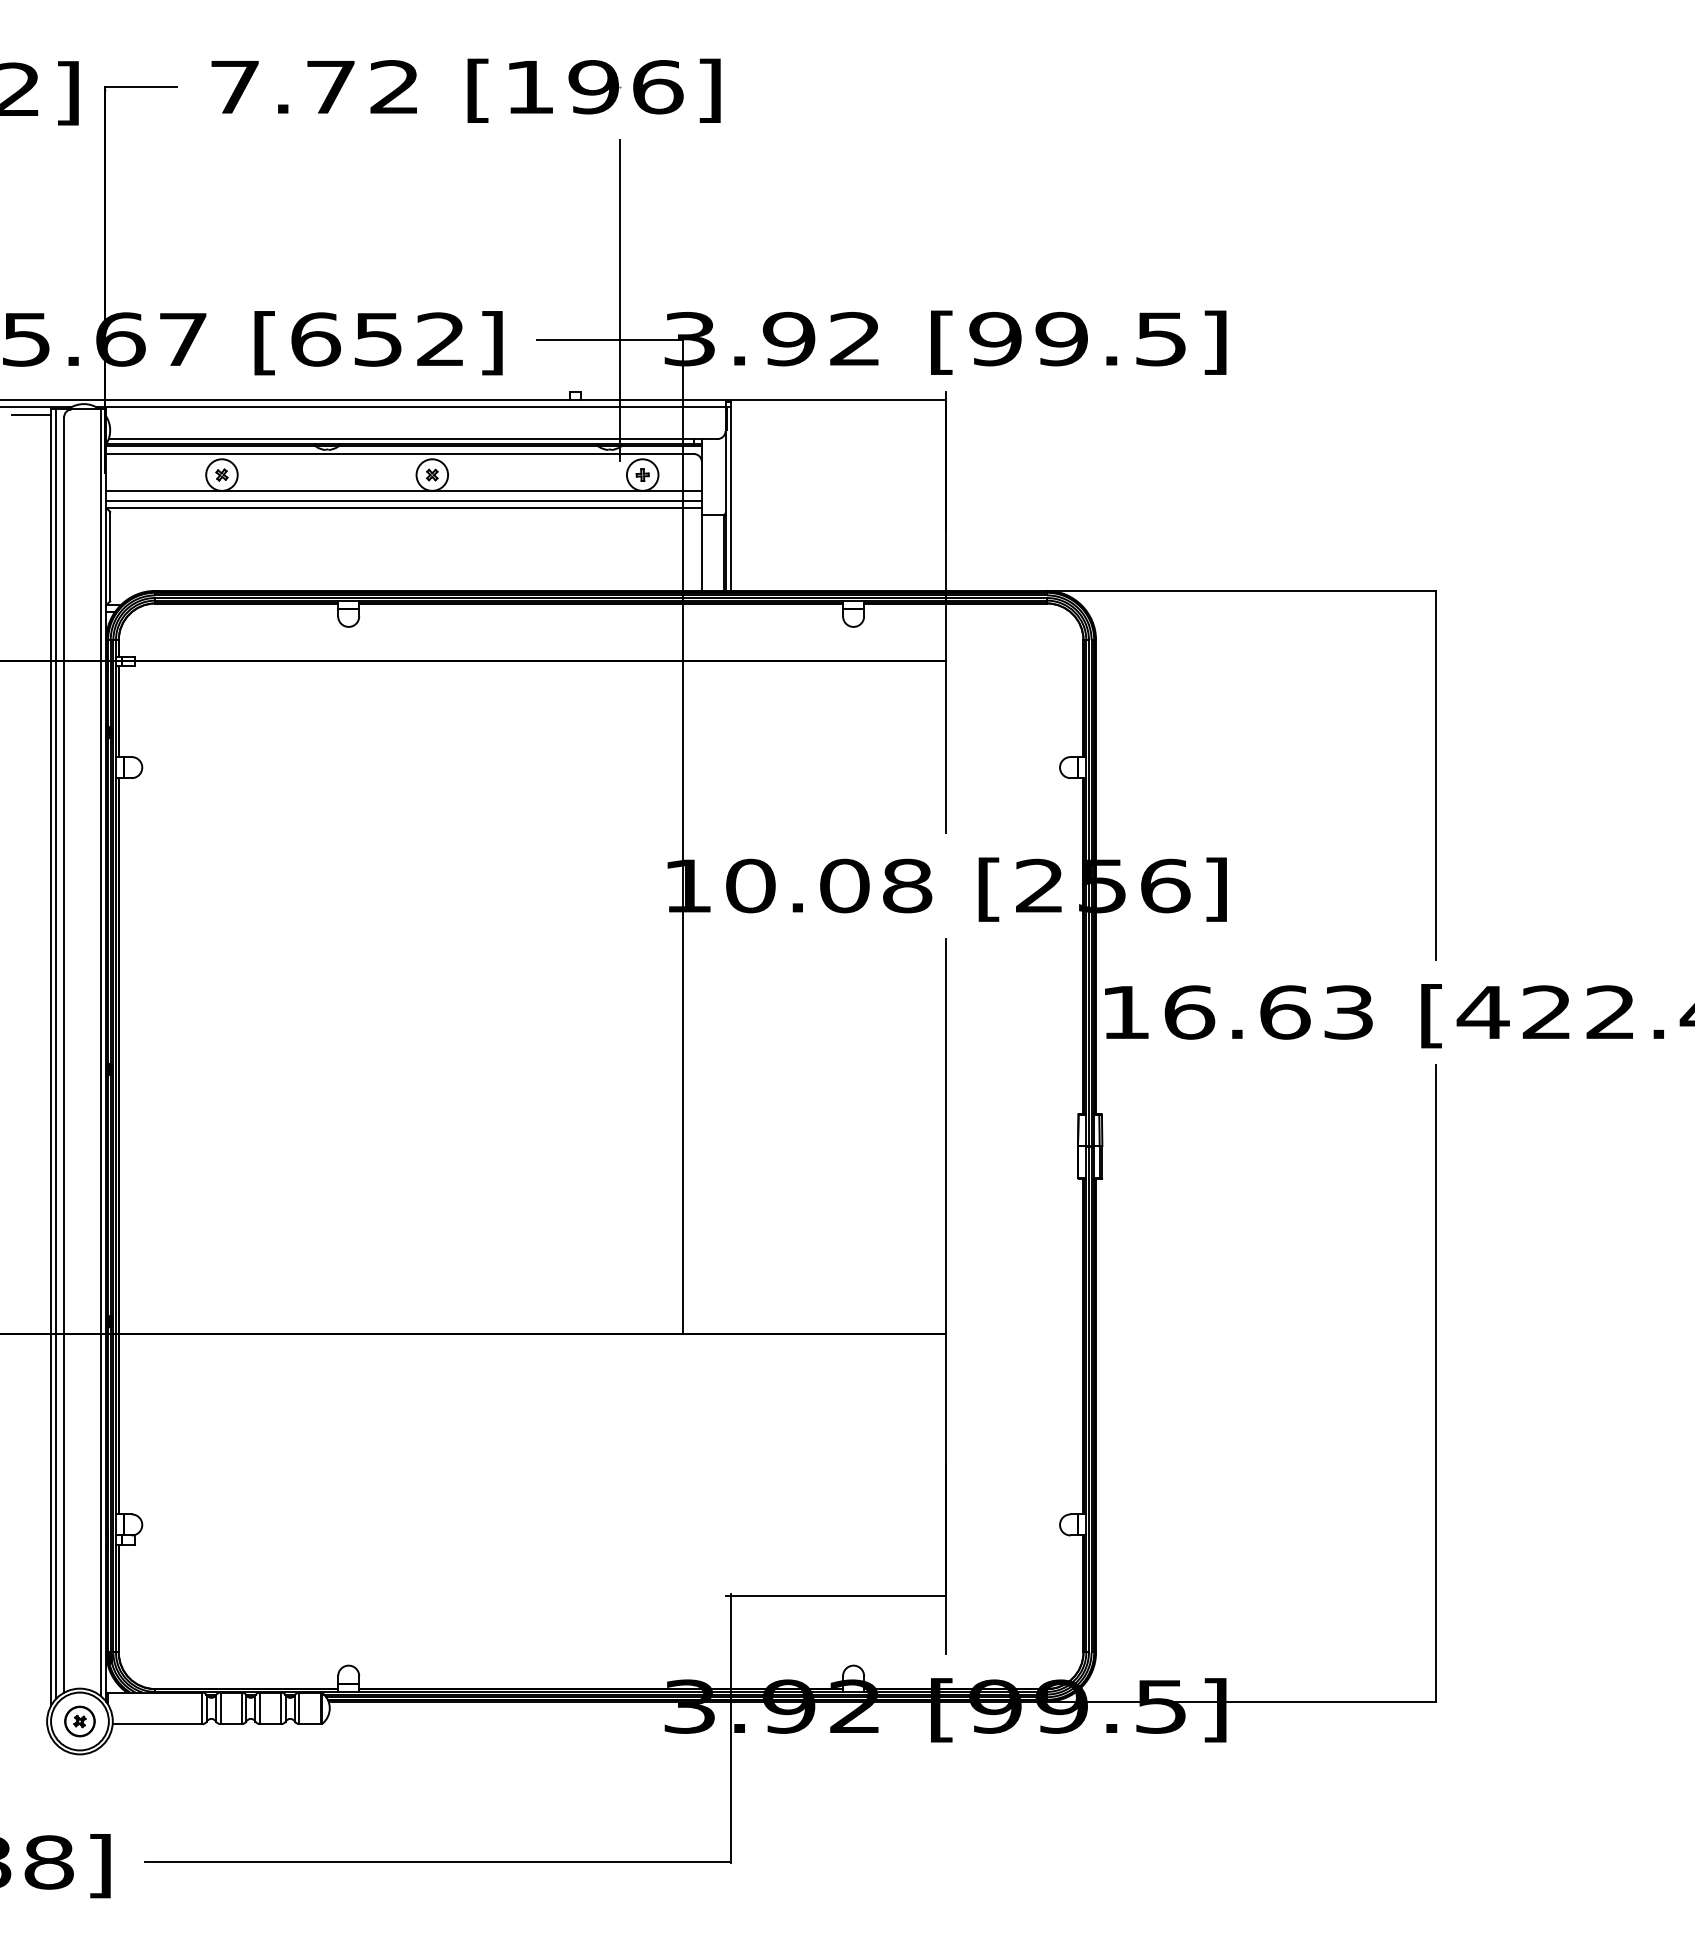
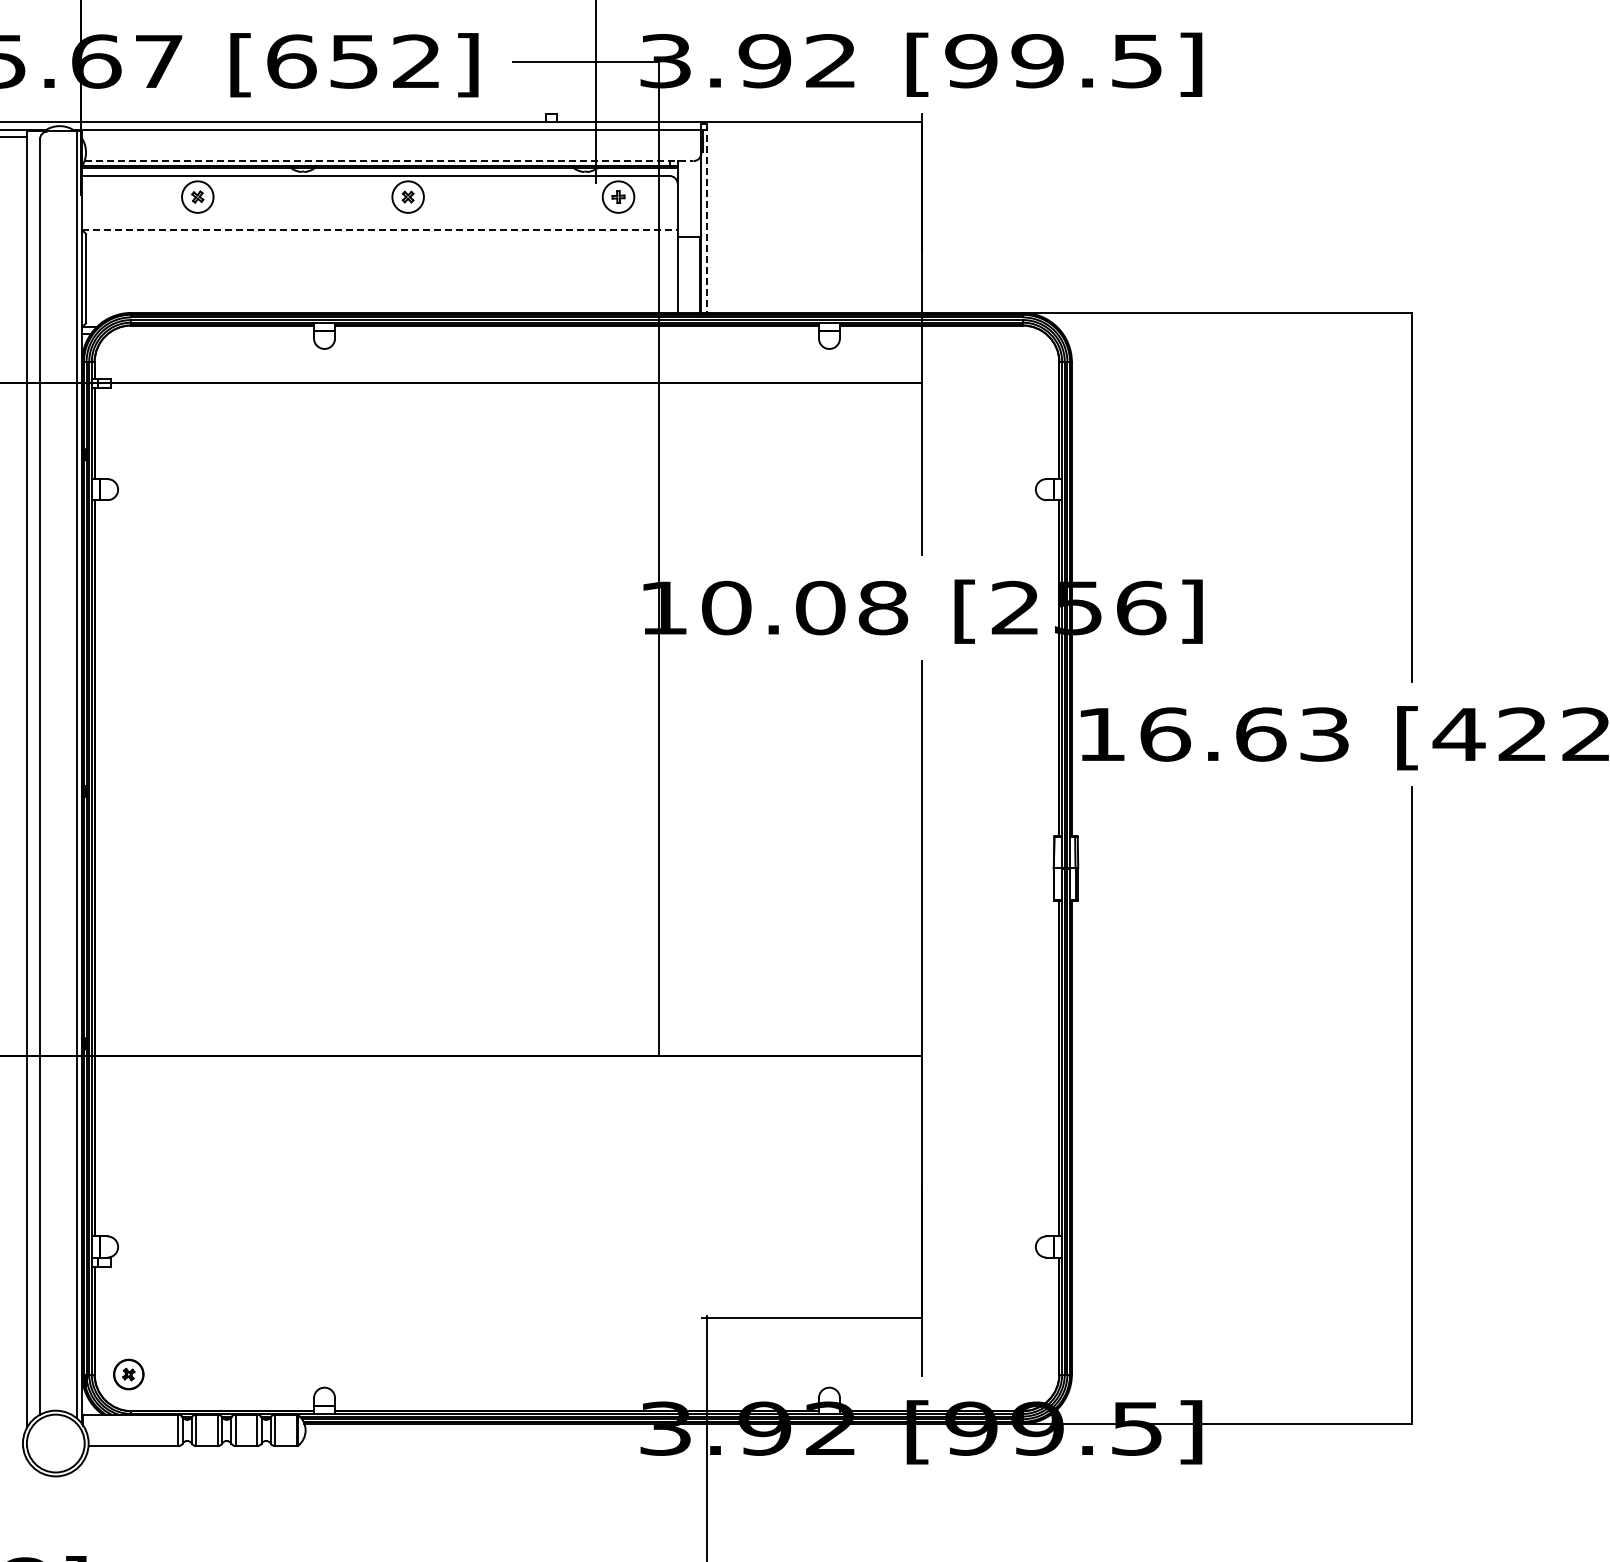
line: (413, 439) -> (389, 161), solid -> dashed
line: (403, 490) -> (379, 212), removed
line: (730, 497) -> (706, 219), solid -> dashed
line: (403, 501) -> (379, 223), removed
line: (404, 507) -> (380, 229), solid -> dashed
line: (55, 1054) -> (31, 776), removed
part: (79, 1721) -> (128, 1374), moved

